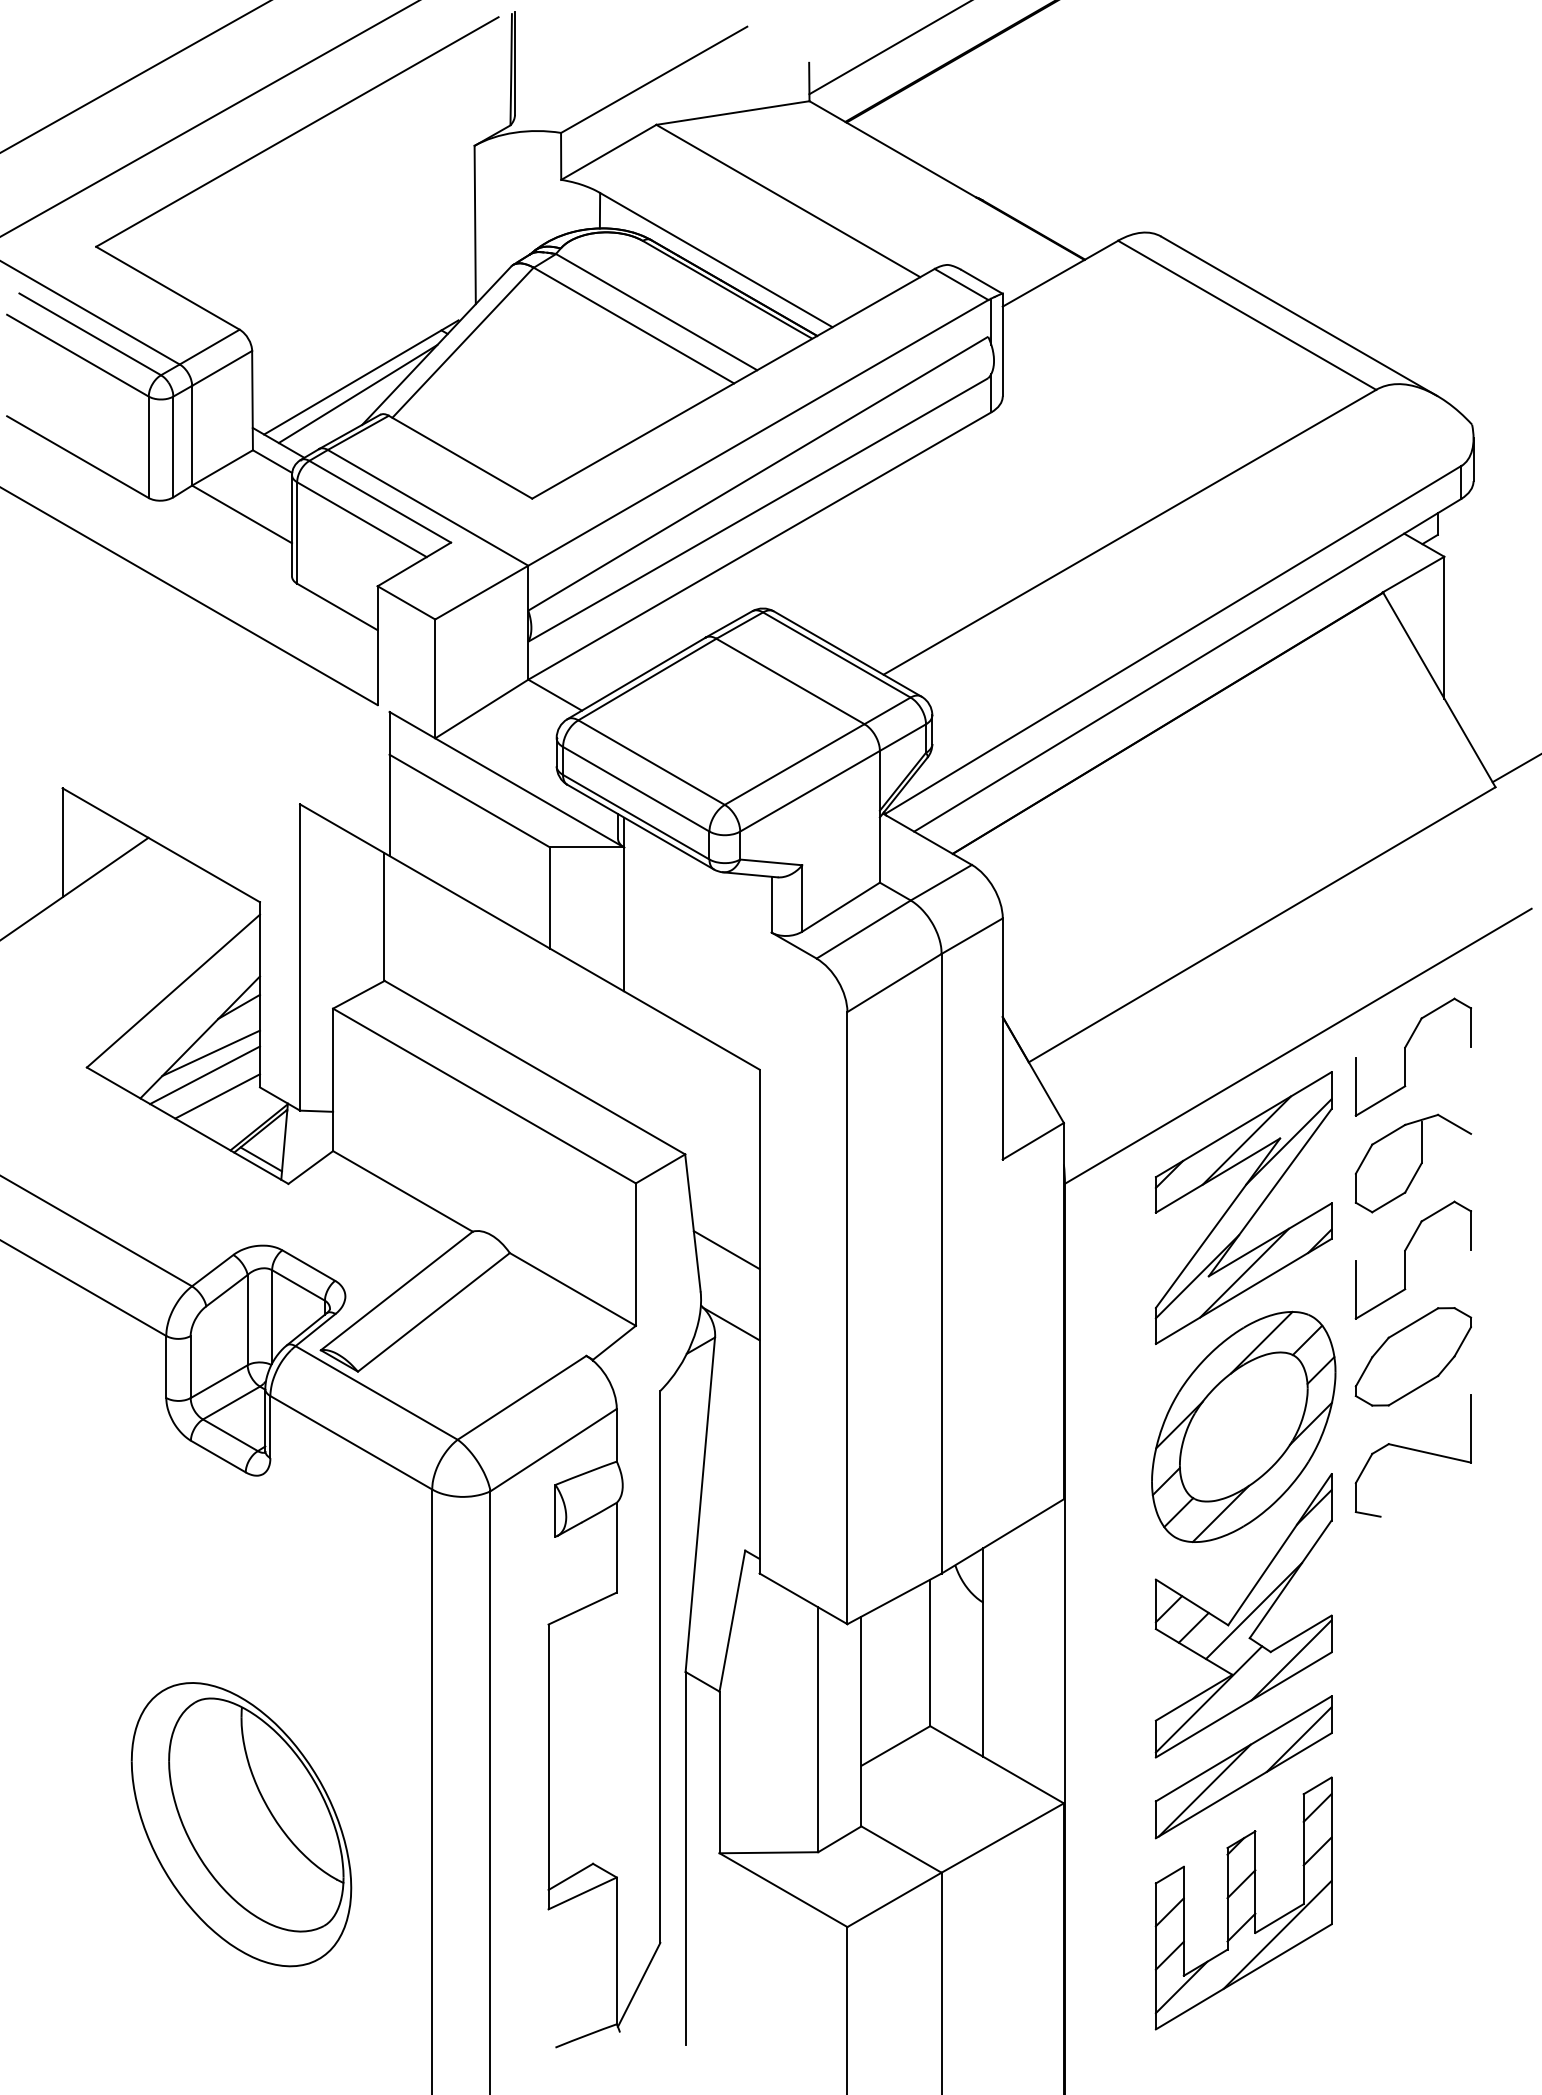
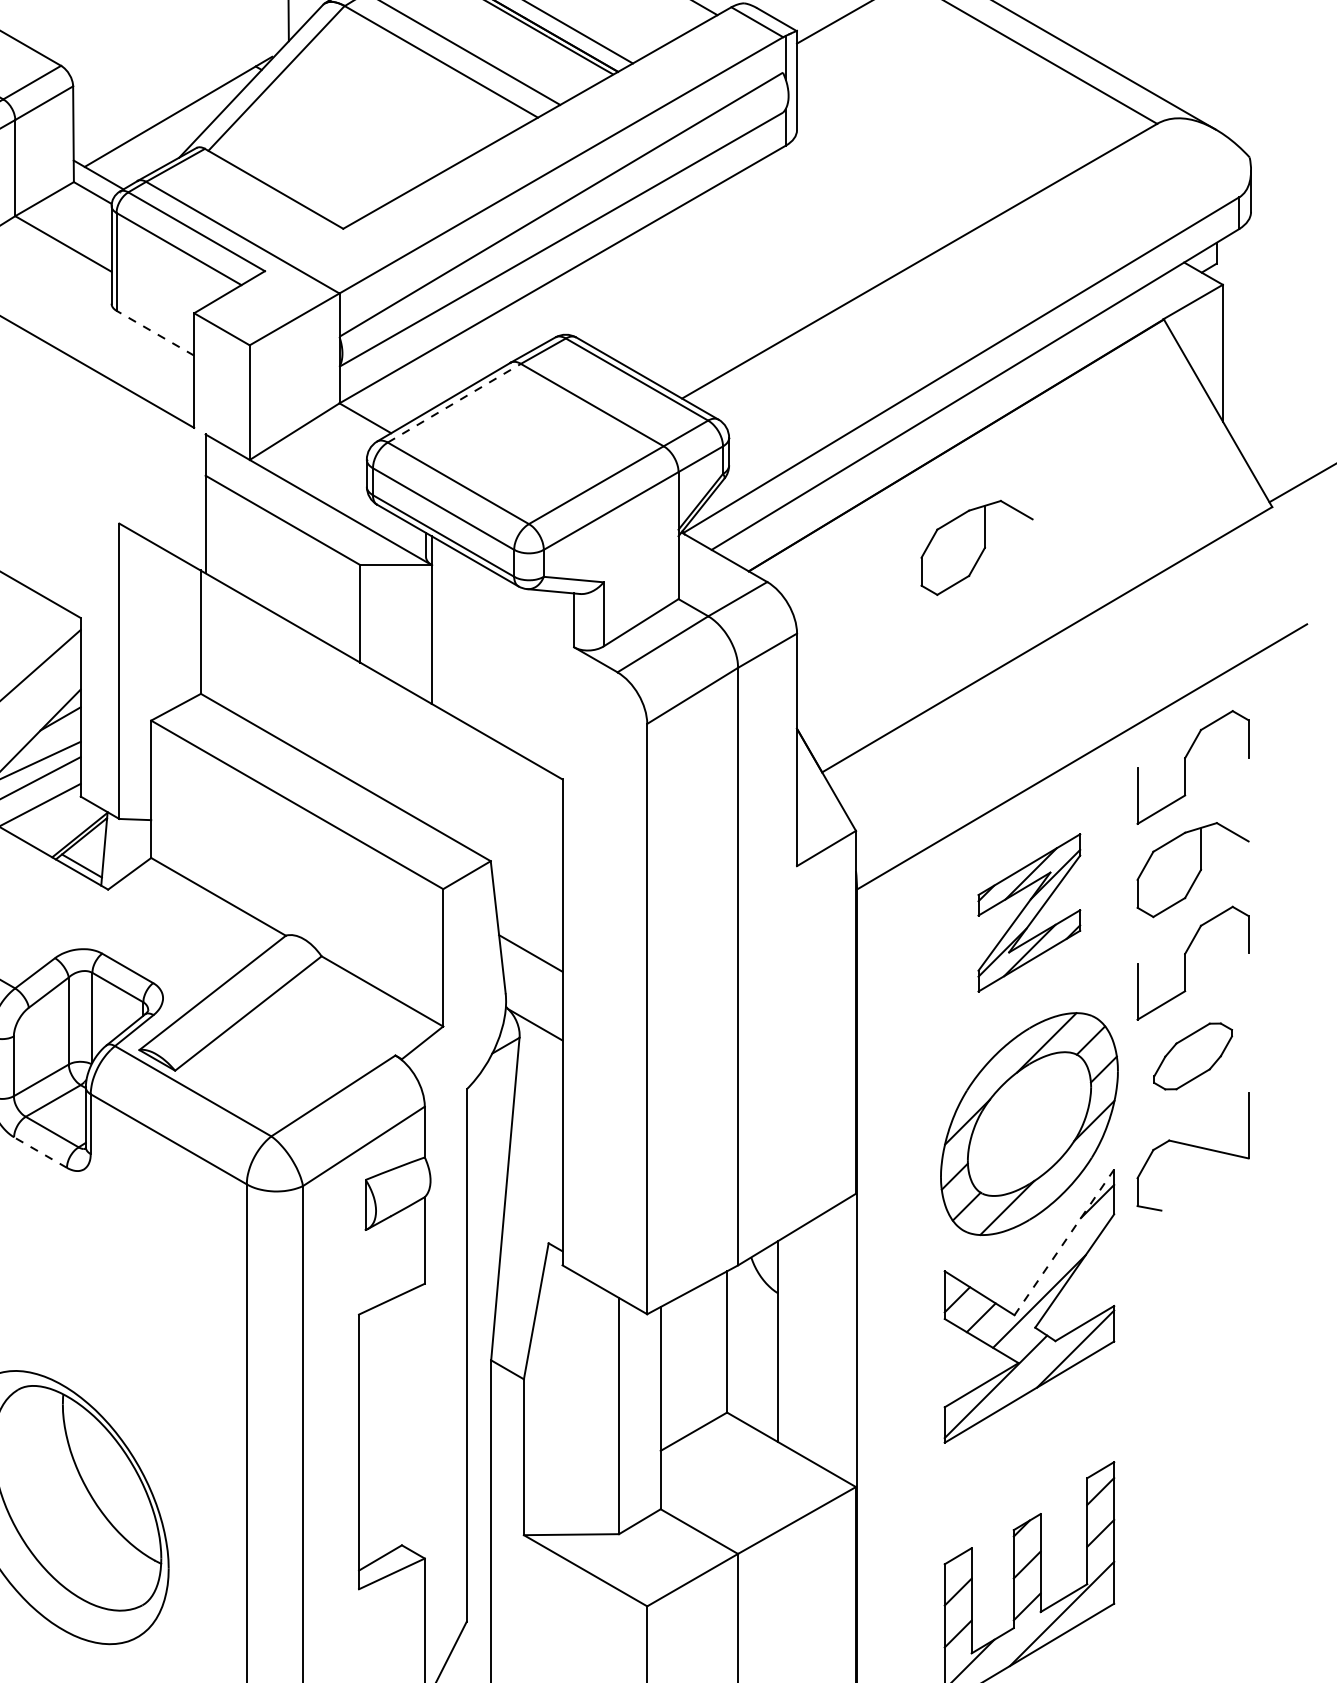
line: (357, 394) -> (174, 128), removed
line: (337, 606) -> (155, 332), solid -> dashed
line: (647, 679) -> (454, 403), solid -> dashed
part: (1189, 829) -> (977, 547), added
part: (1243, 1207) -> (1029, 912), size x0.6
part: (1413, 1356) -> (1193, 1056), size x0.7
line: (218, 1456) -> (40, 1152), solid -> dashed
line: (1279, 1549) -> (1063, 1242), solid -> dashed
part: (1243, 1767) -> (1029, 1452), removed

